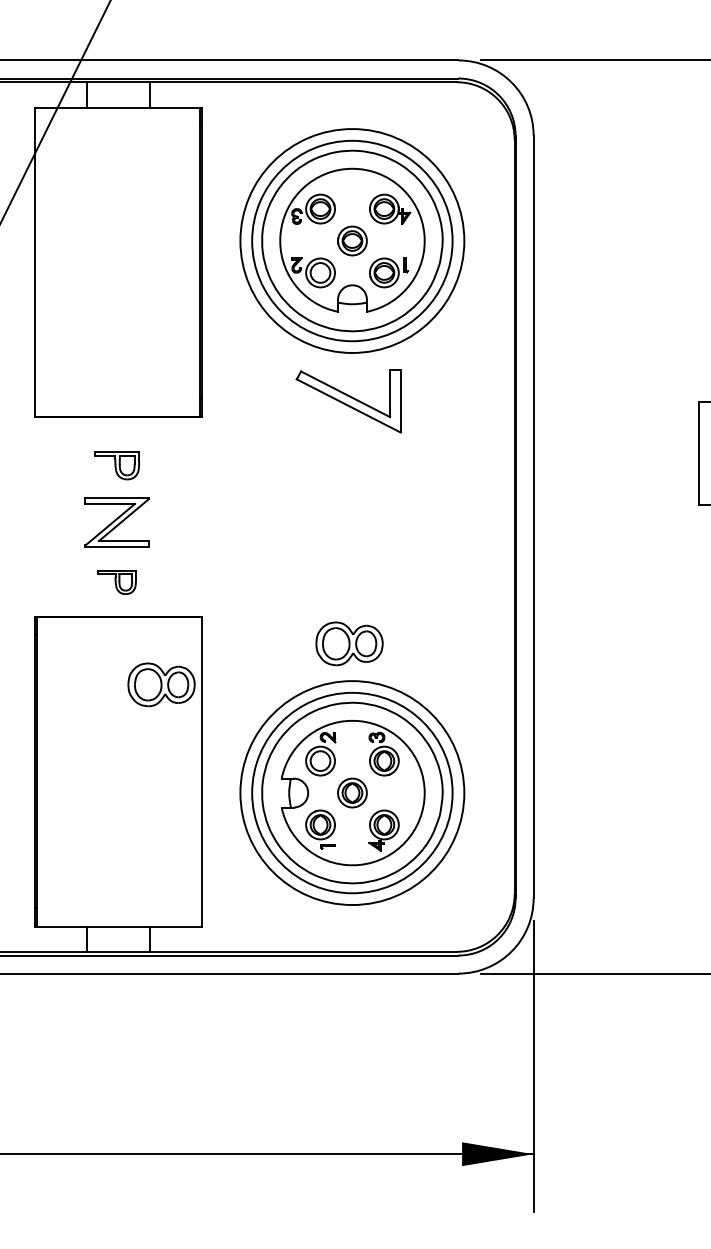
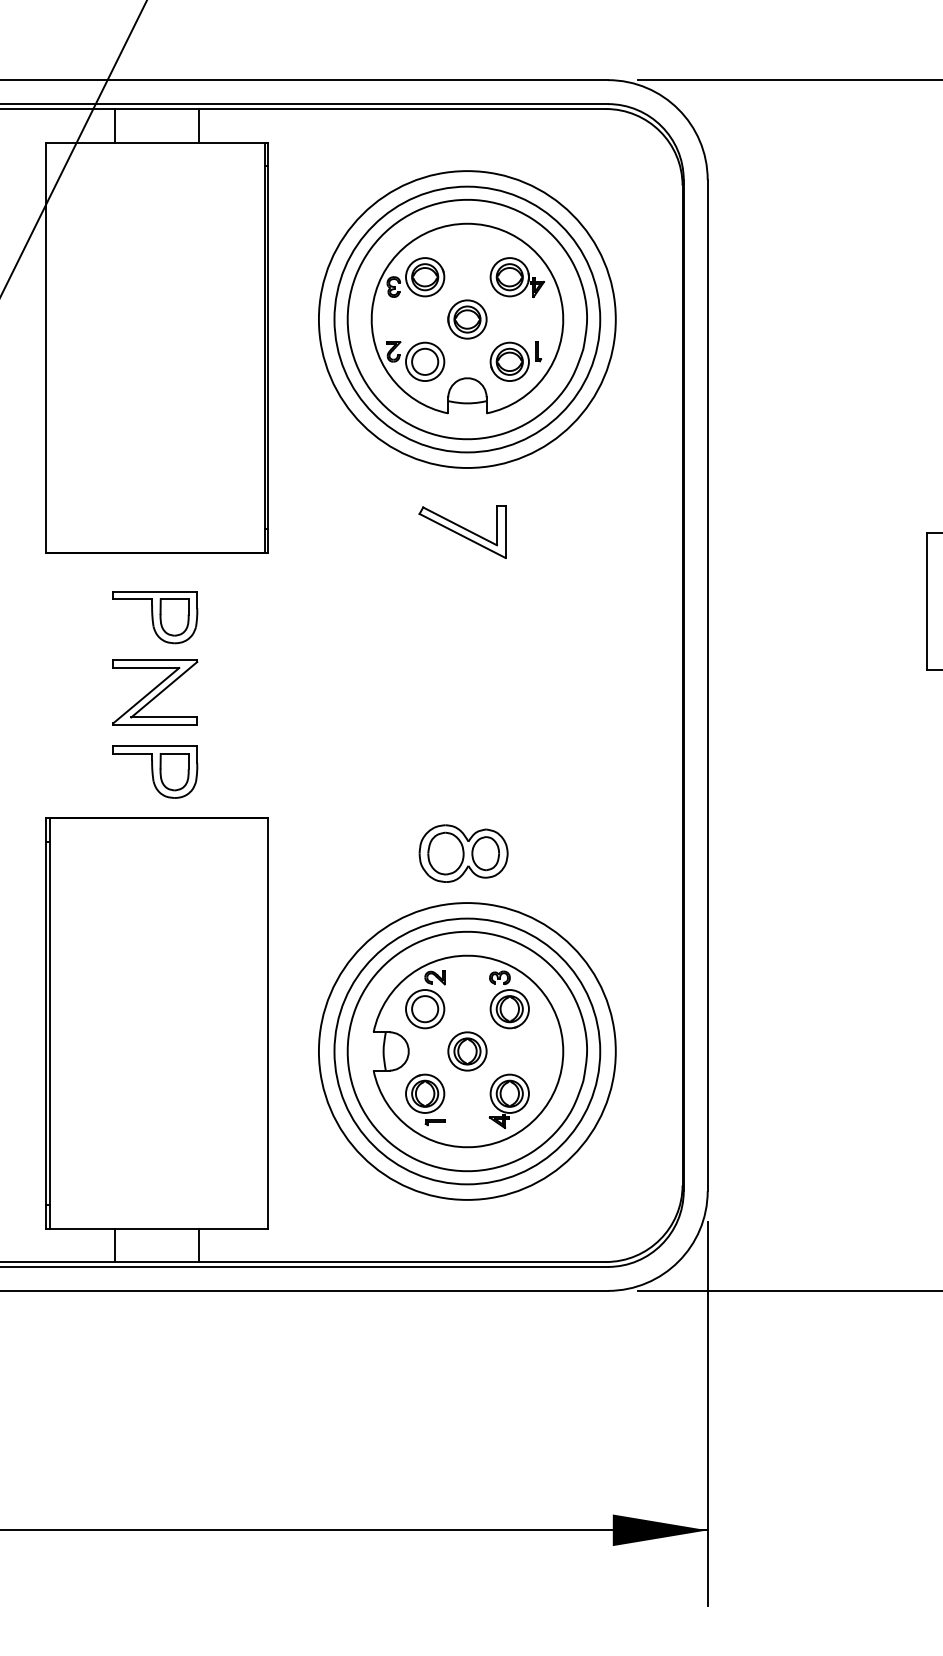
part: (348, 401) -> (462, 532), size x0.62
part: (116, 465) -> (154, 617), size x1.43
part: (116, 582) -> (154, 772), size x1.67
part: (161, 684) -> (214, 907), removed

